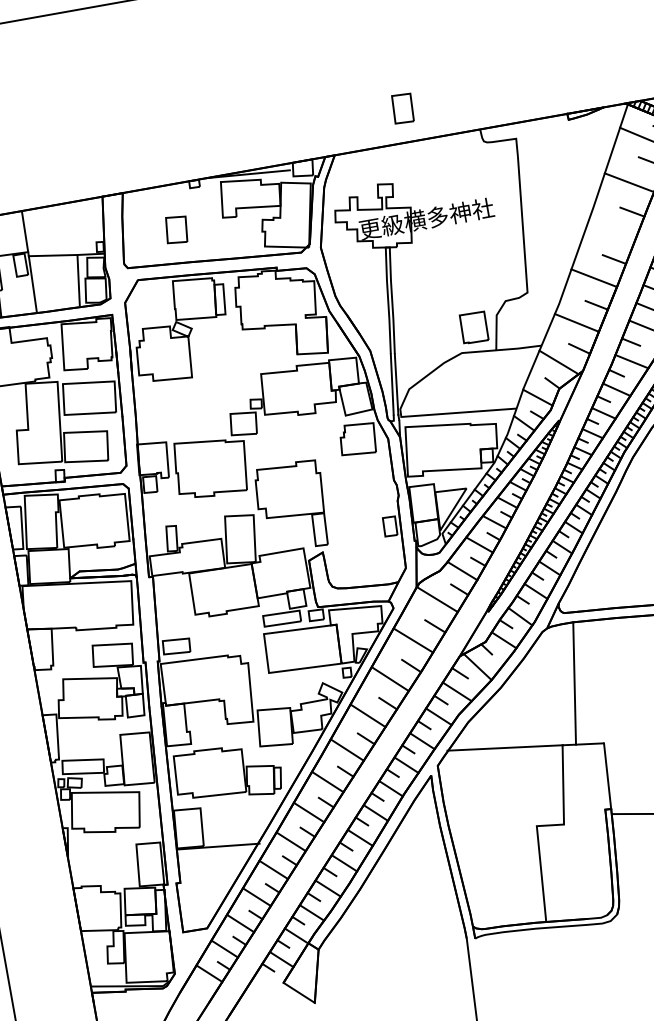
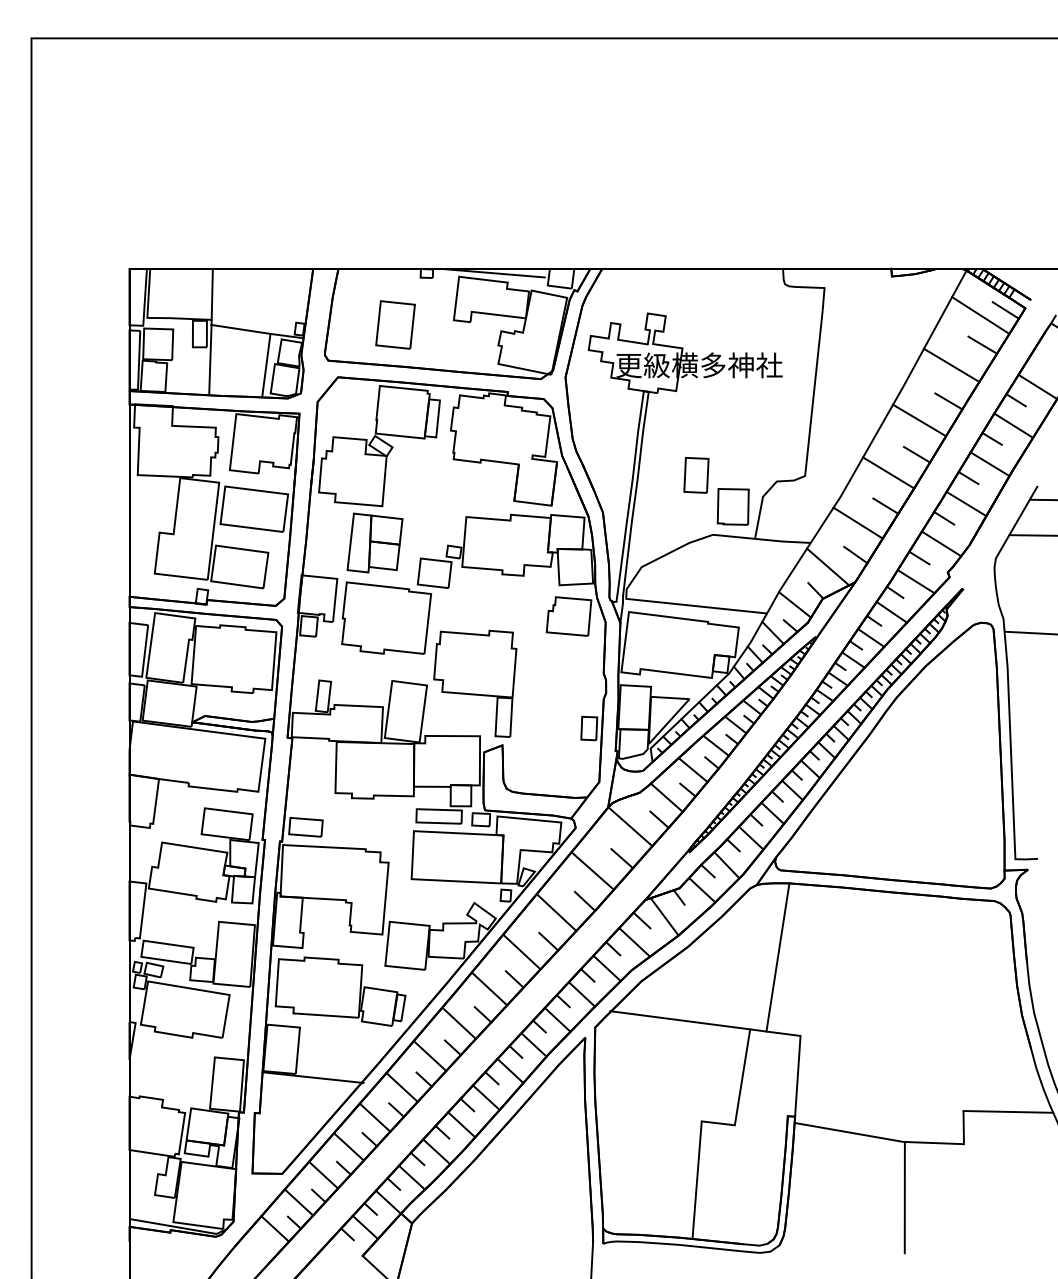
part: (403, 108) -> (696, 475), moved
part: (176, 229) -> (395, 324), size x1.43
line: (611, 231) -> (919, 420), added
part: (190, 407) -> (374, 542), added

